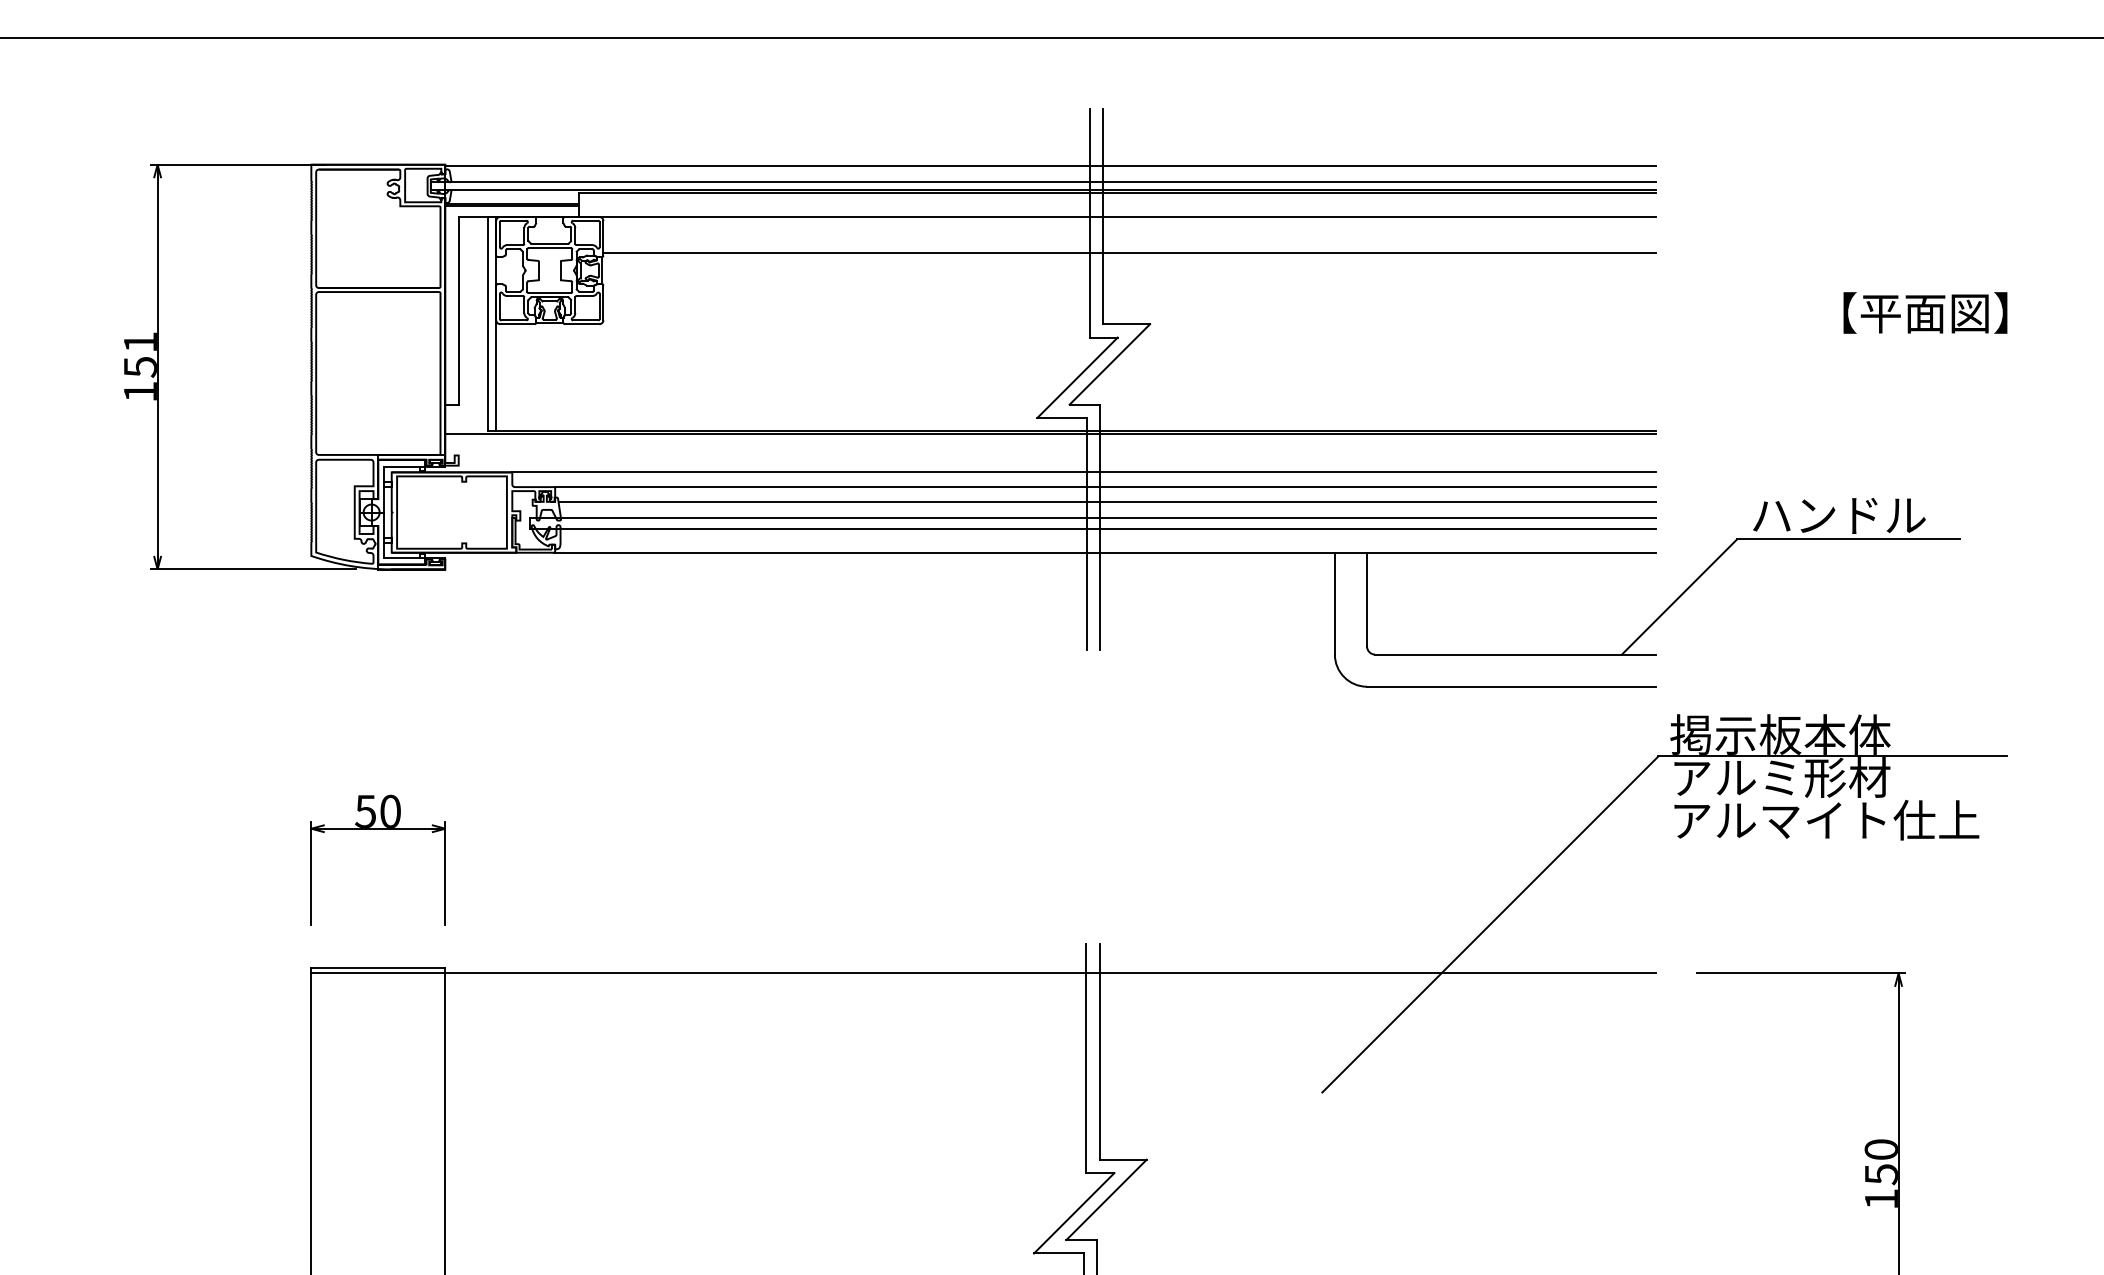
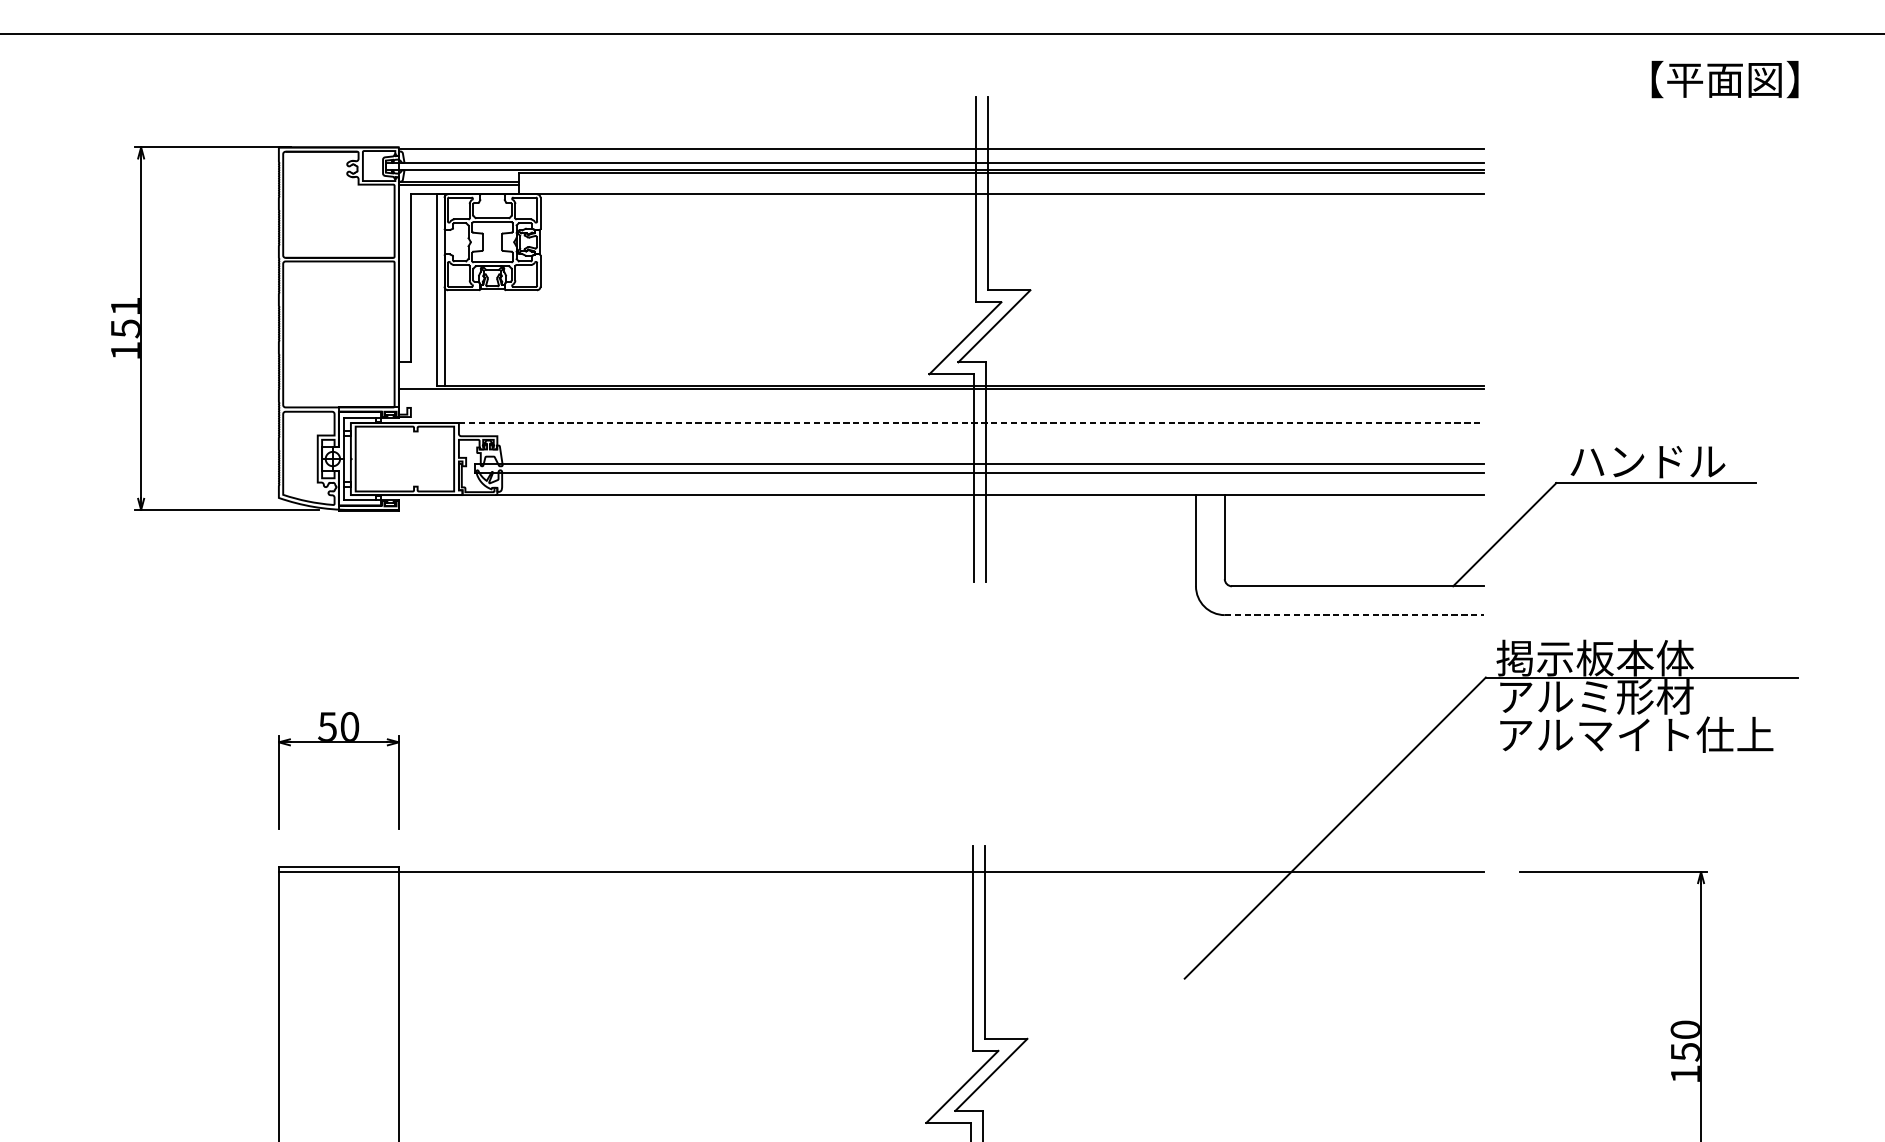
line: (1129, 253) -> (1011, 226), removed
text: (1925, 312) -> (1725, 79), moved
line: (1084, 472) -> (971, 423), solid -> dashed
line: (1105, 487) -> (990, 436), removed
line: (1107, 501) -> (992, 449), removed
line: (1511, 686) -> (1354, 614), solid -> dashed

